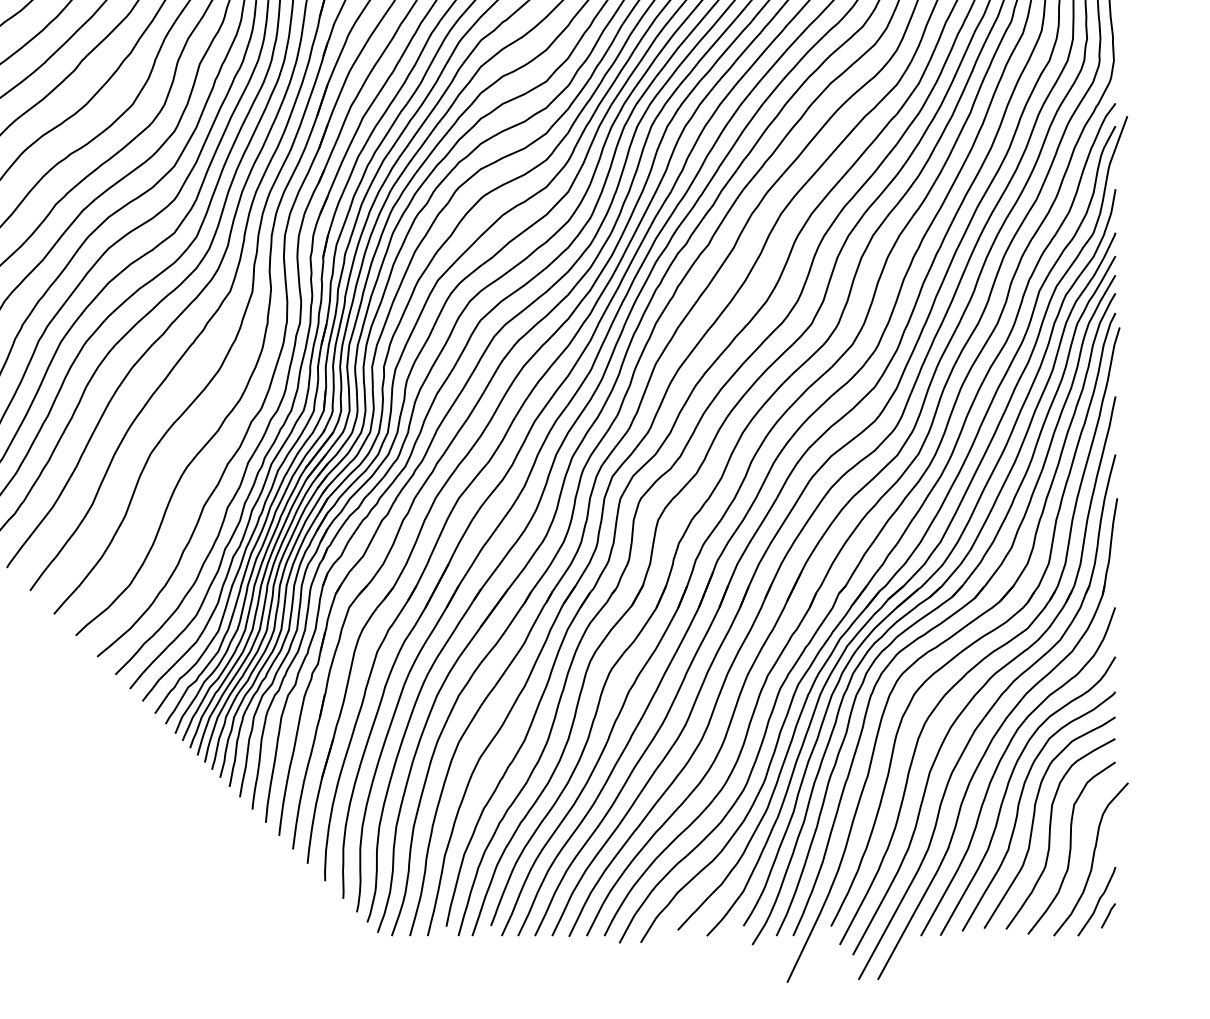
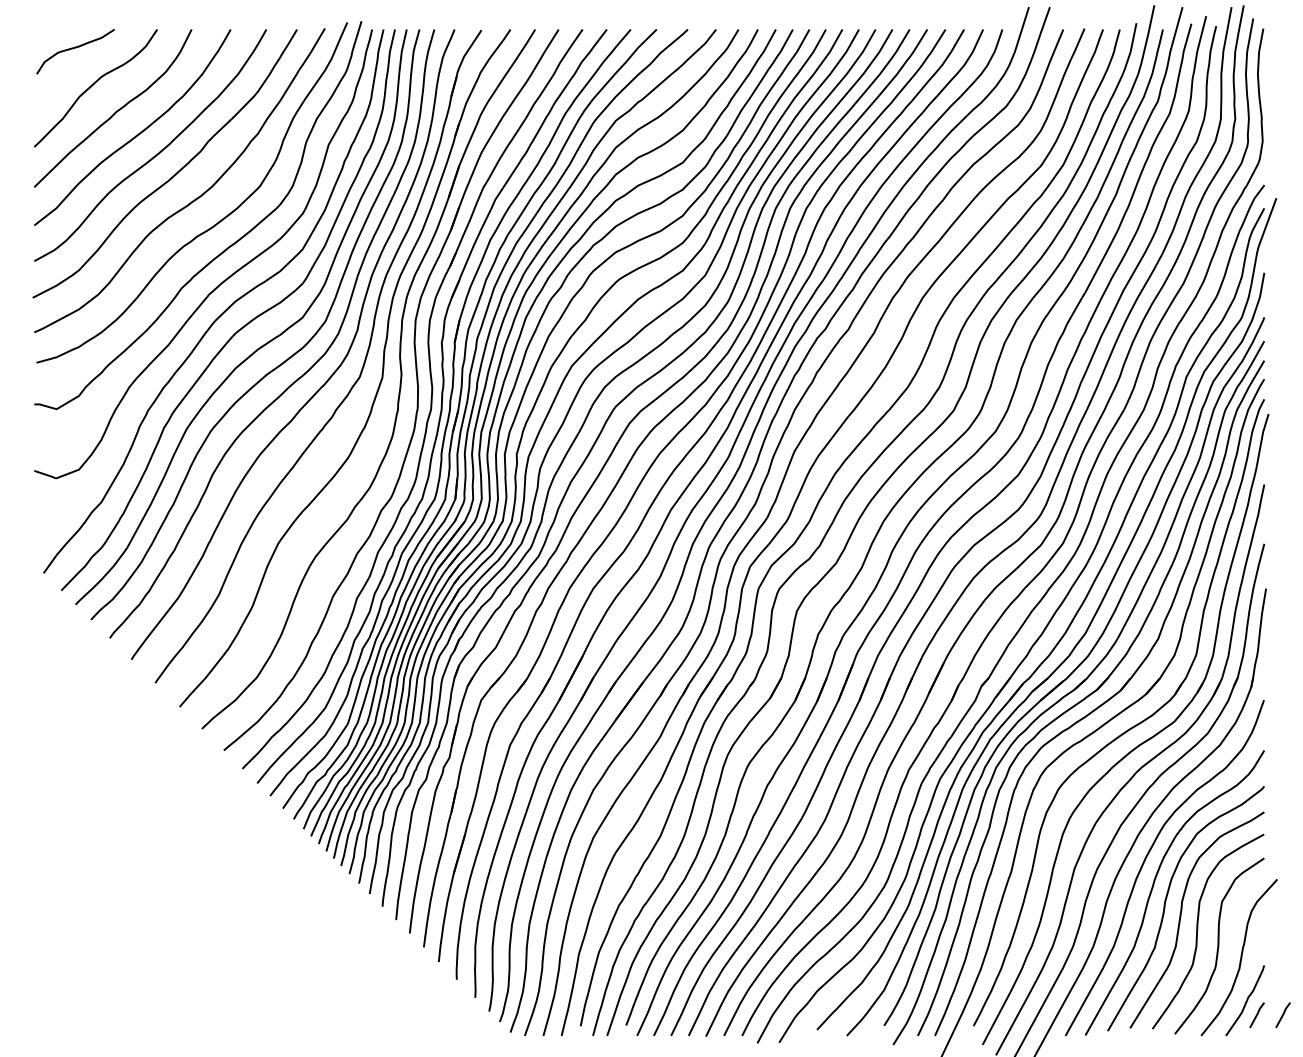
line: (1133, 916) -> (1282, 1015), added

